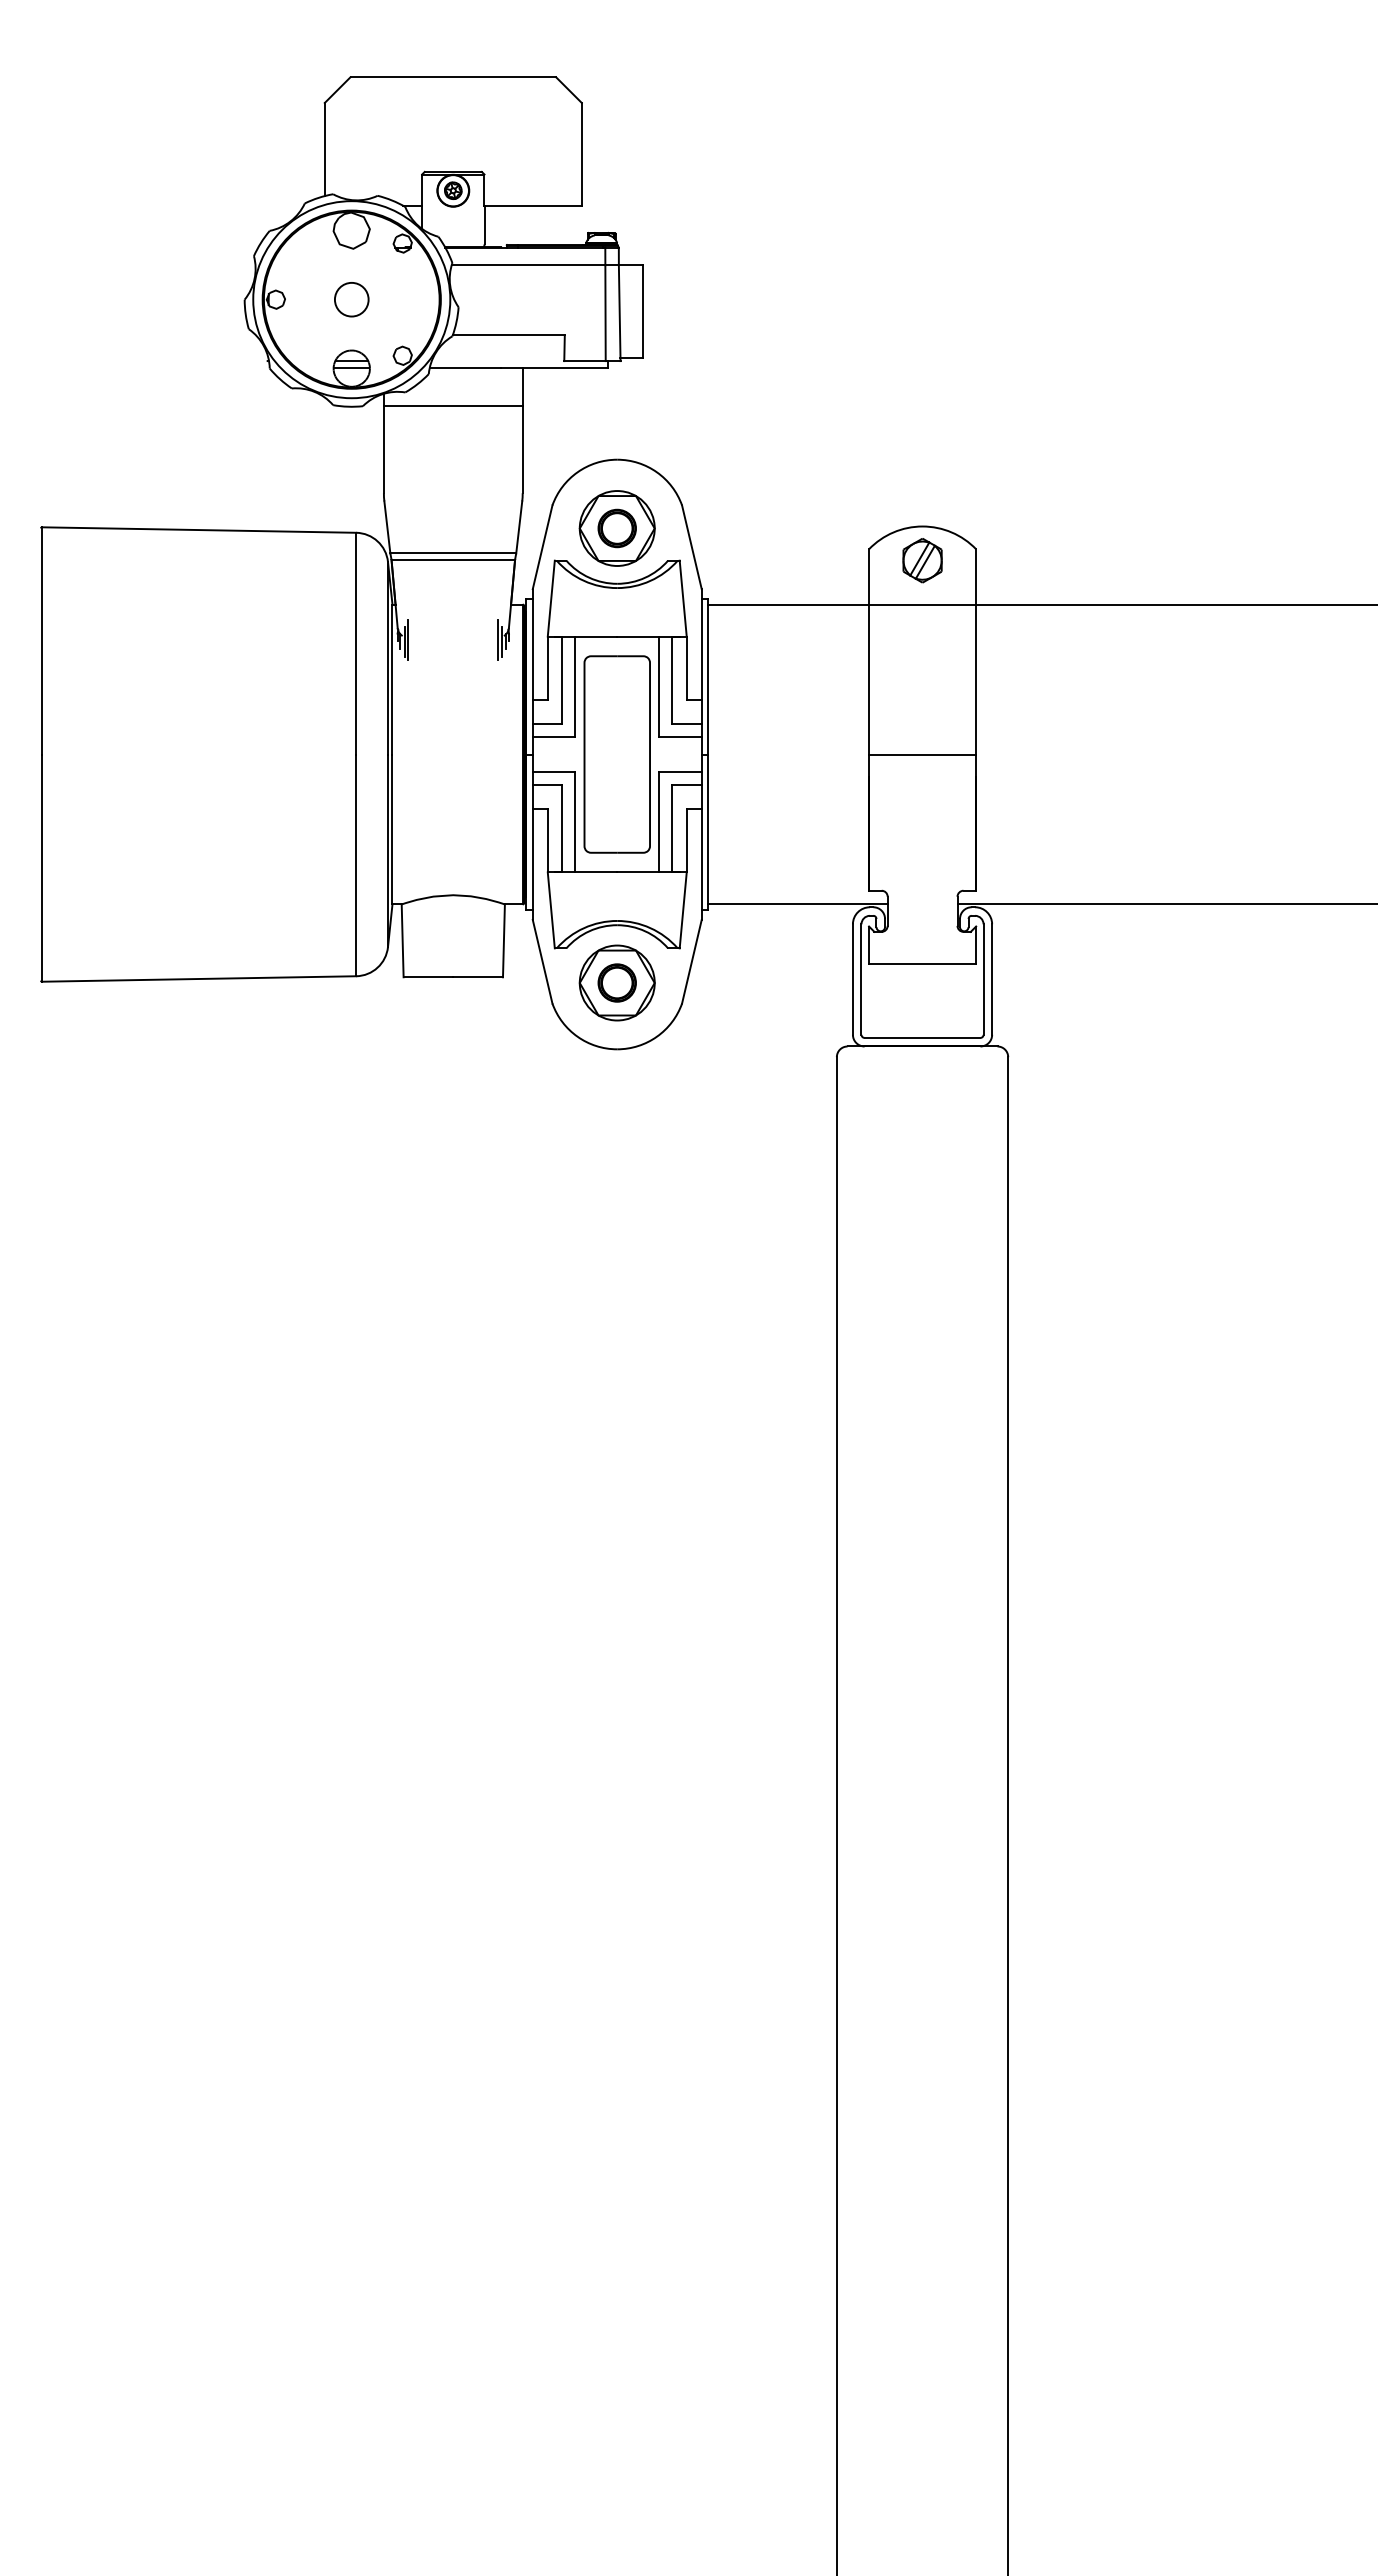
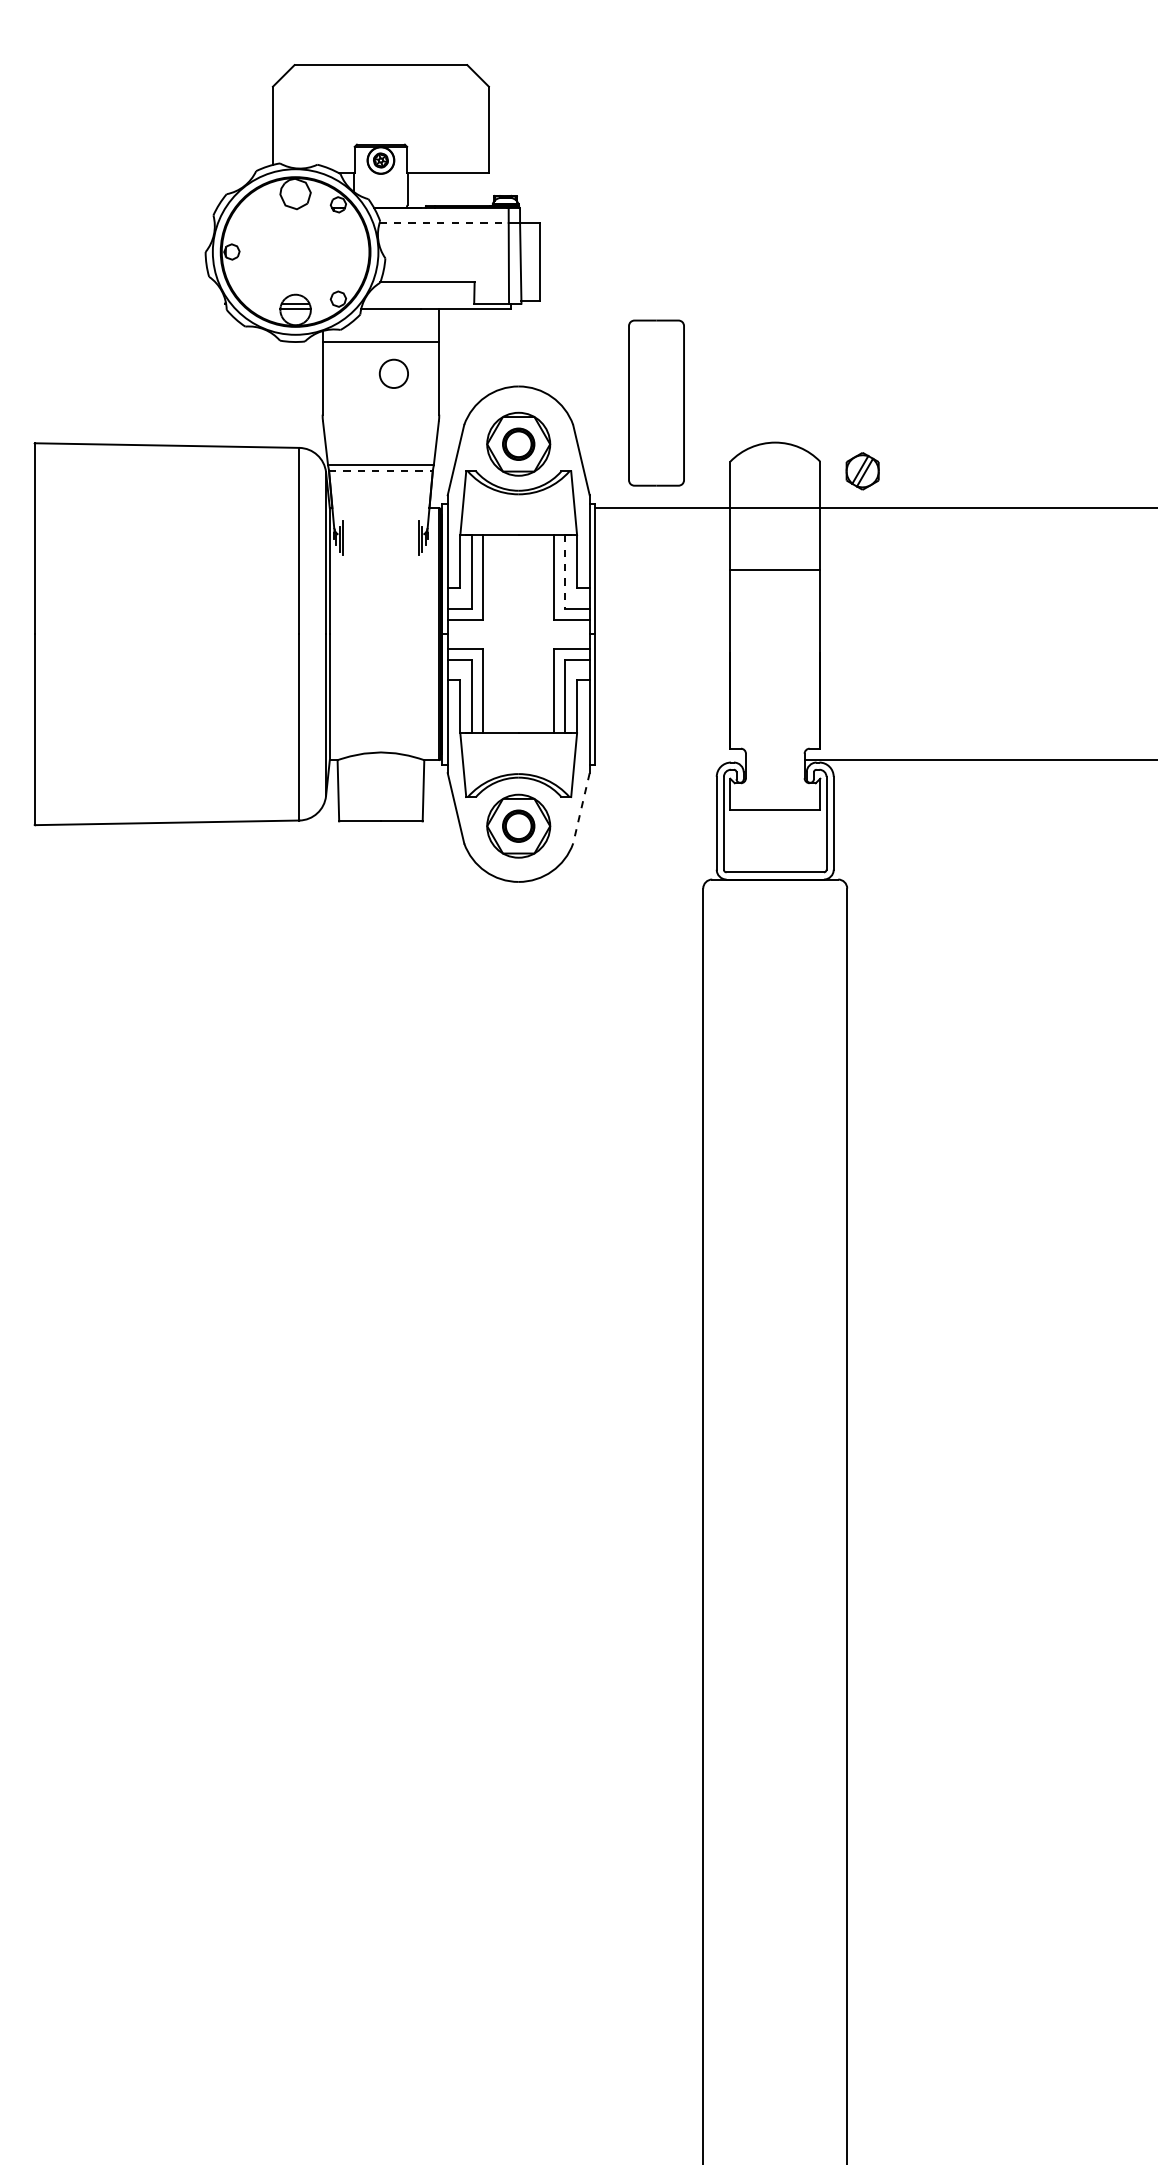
line: (528, 265) -> (444, 223), solid -> dashed
circle: (351, 299) -> (393, 373), moved
line: (453, 559) -> (381, 470), solid -> dashed
part: (922, 560) -> (862, 471), moved
line: (672, 680) -> (565, 572), solid -> dashed
part: (616, 754) -> (655, 403), moved
line: (922, 754) -> (775, 570), moved
line: (797, 904) -> (670, 760), removed
line: (691, 961) -> (581, 808), solid -> dashed

